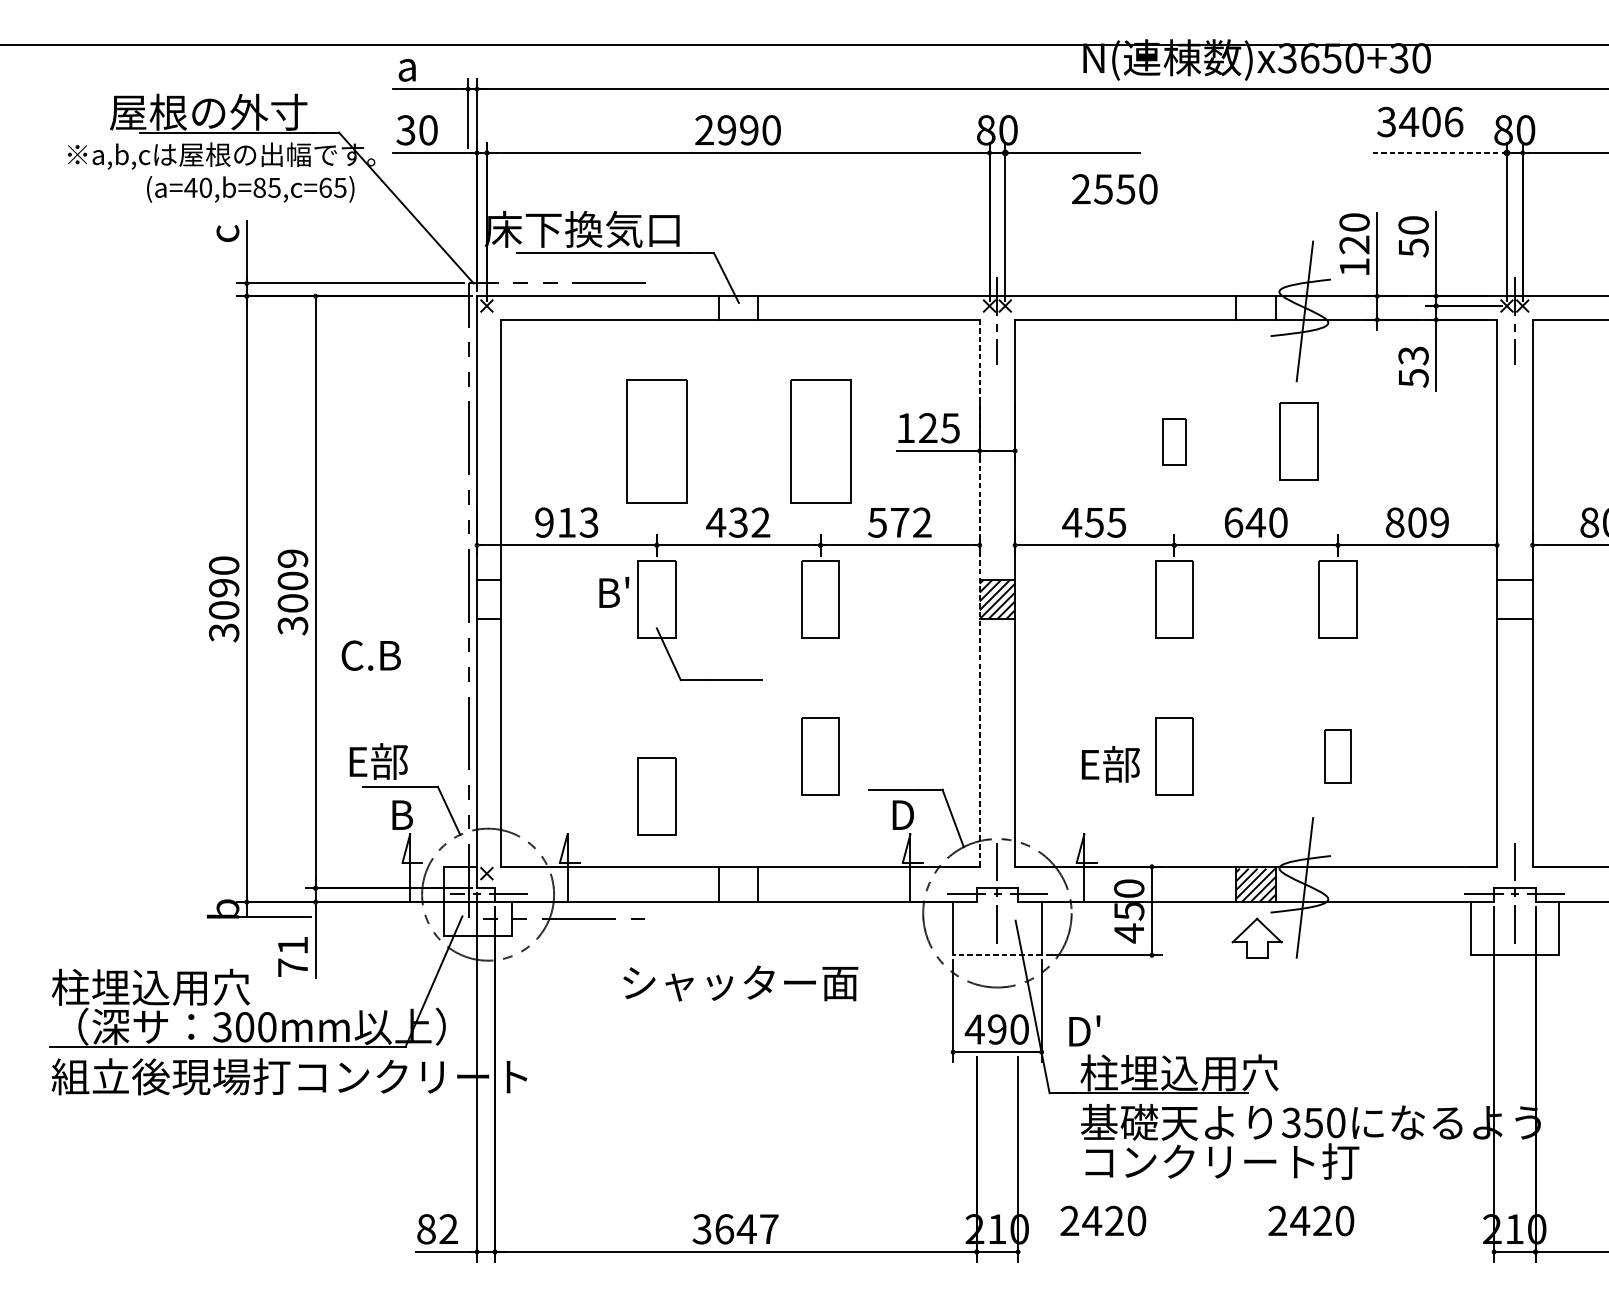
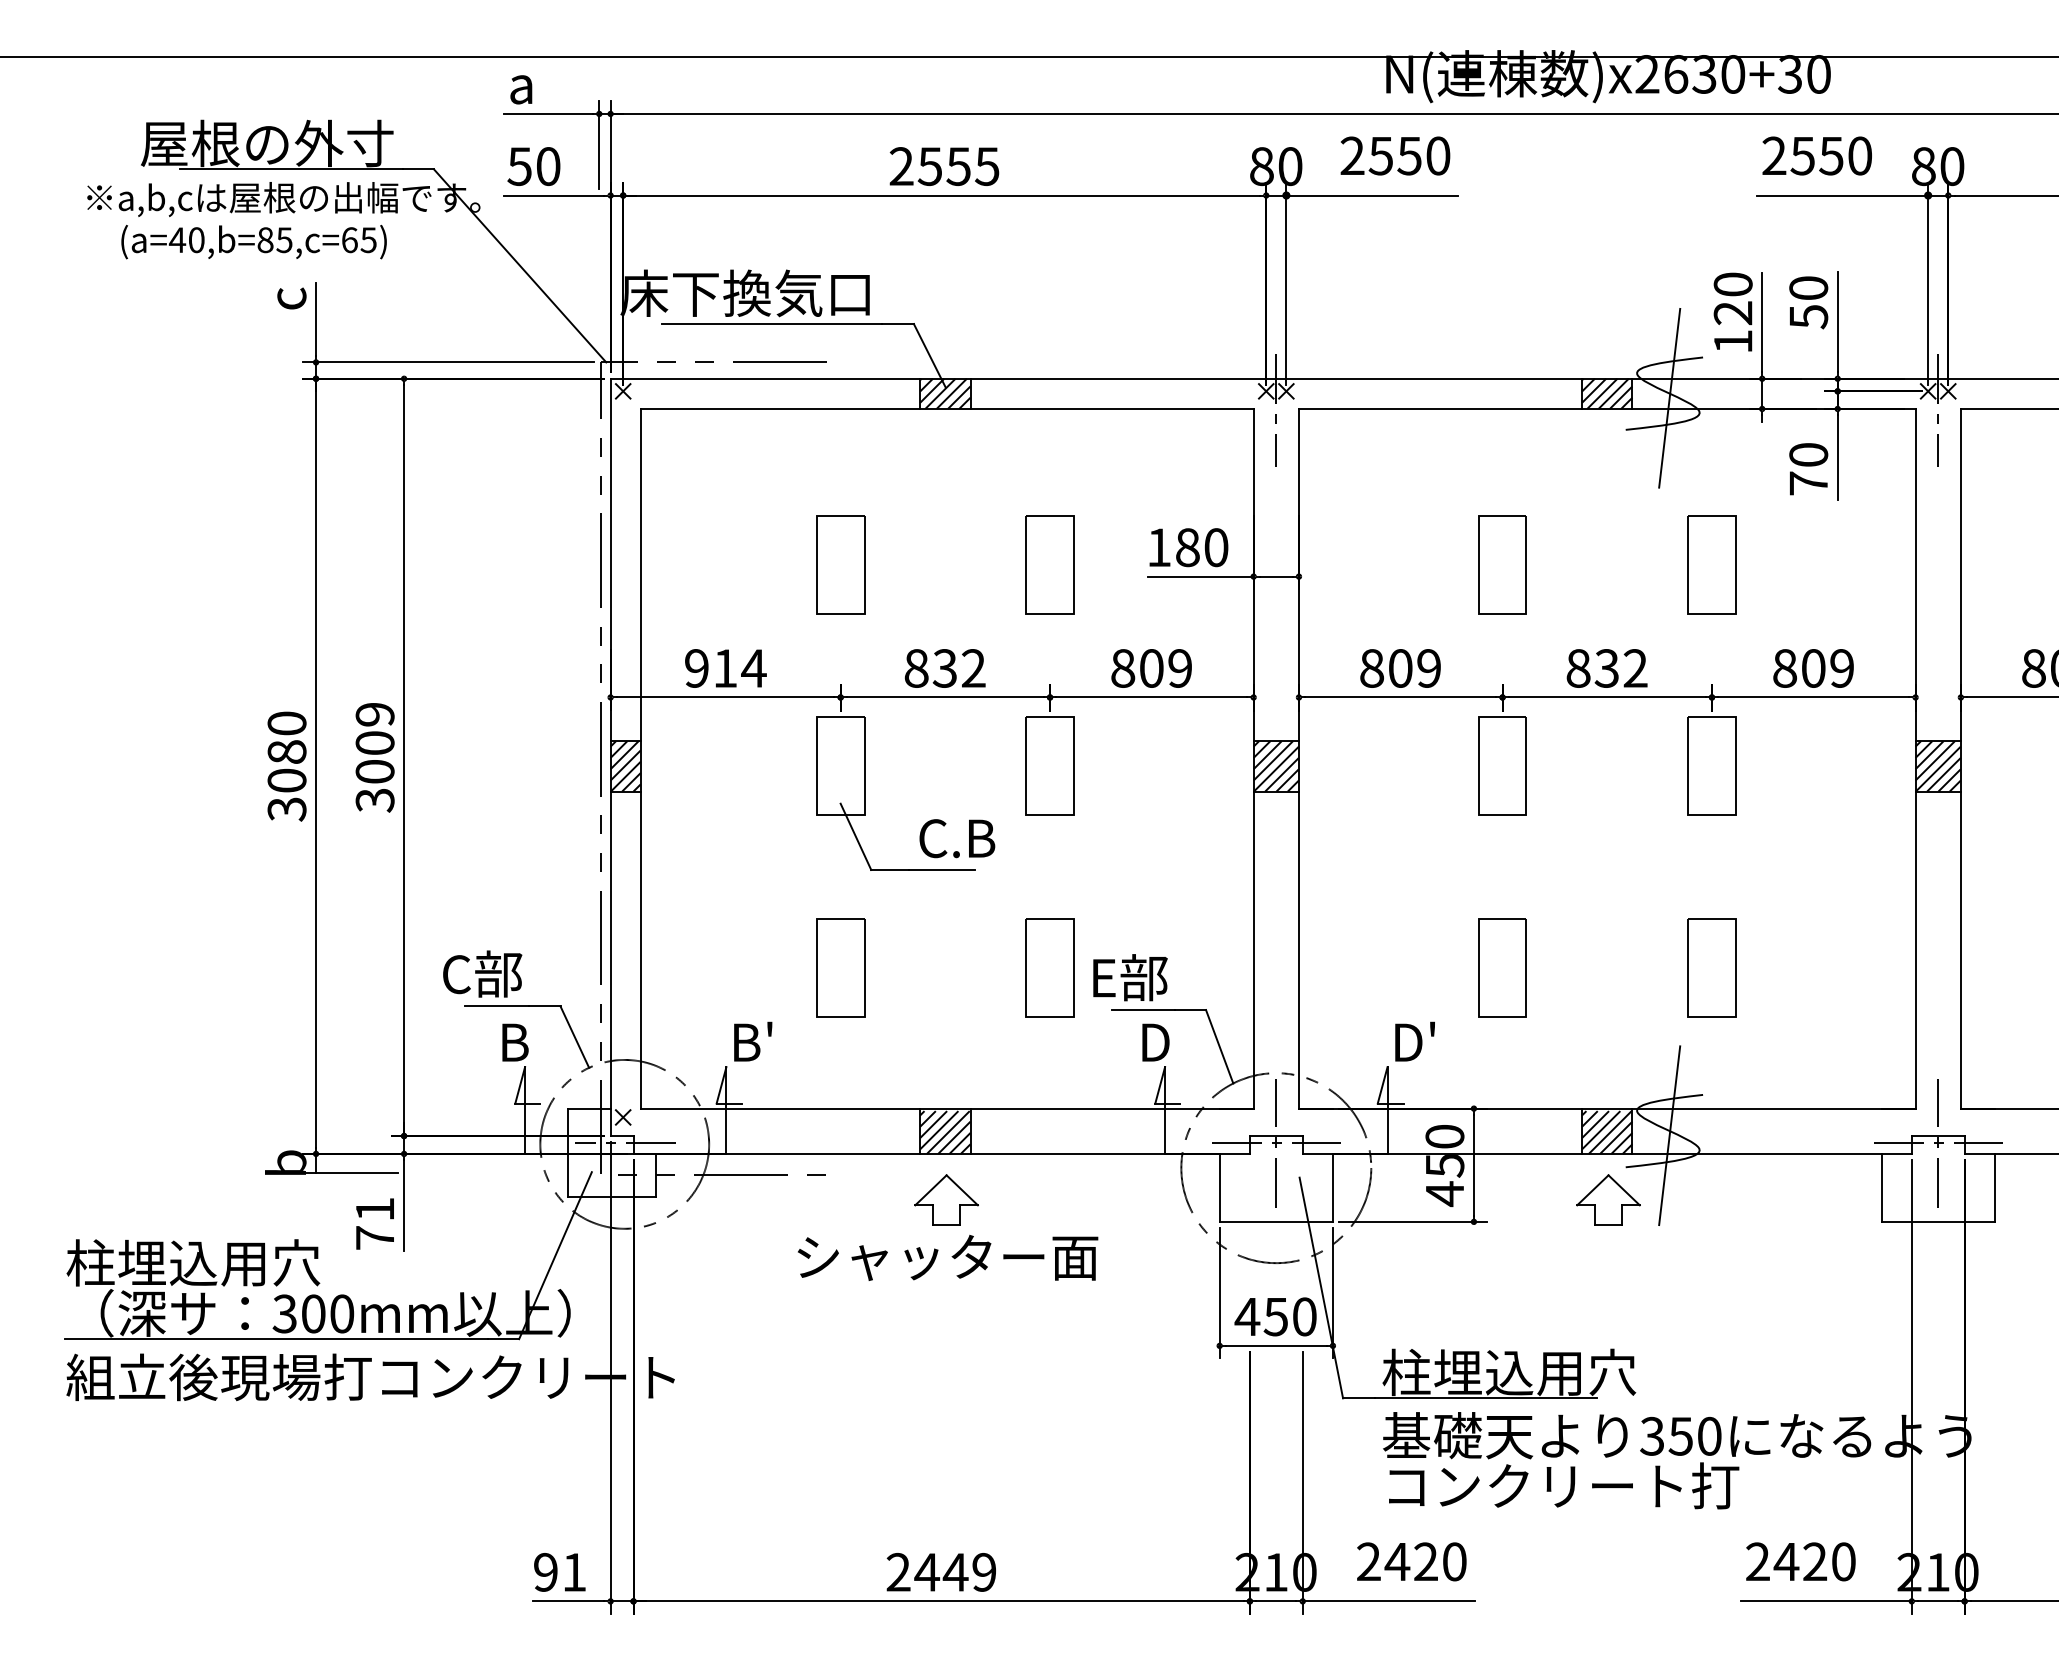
text: (1309, 58) -> (1675, 74), )x3650+30 -> )x2630+30
text: (1420, 121) -> (1817, 155), 3406 -> 2550
text: (405, 130) -> (519, 166), 30 -> 50
text: (748, 130) -> (958, 166), 2990 -> 2555
line: (1440, 152) -> (1842, 195), dashed -> solid
text: (1114, 188) -> (1395, 155), moved
text: (250, 189) -> (253, 242), moved
hatch: (738, 307) -> (945, 393), added
hatch: (1256, 307) -> (1607, 393), added
text: (1413, 367) -> (1808, 469), 53 -> 70
text: (939, 428) -> (1202, 547), 125 -> 180
part: (656, 441) -> (840, 564), size x0.62
part: (820, 441) -> (1049, 564), size x0.62
part: (1174, 441) -> (1502, 564), size x1.67
part: (1298, 441) -> (1711, 564), moved
text: (588, 522) -> (753, 668), 913 -> 914
text: (716, 522) -> (916, 668), 432 -> 832
text: (899, 522) -> (1151, 668), 572 -> 809
text: (1093, 522) -> (1399, 668), 455 -> 809
text: (1255, 522) -> (1606, 668), 640 -> 832
text: (223, 587) -> (286, 751), 3090 -> 3080
text: (614, 592) -> (753, 1041), moved
line: (979, 593) -> (1253, 758), dashed -> solid
hatch: (488, 599) -> (625, 766), added
hatch: (1514, 599) -> (1937, 766), added
text: (371, 655) -> (957, 838), moved
part: (1337, 756) -> (1711, 967), size x1.43
text: (356, 761) -> (456, 974), E部 -> C部
text: (1110, 764) -> (1130, 977), moved
part: (656, 796) -> (840, 967), moved
hatch: (738, 885) -> (945, 1132), added
part: (739, 937) -> (946, 1199), added
line: (997, 954) -> (1276, 1221), dashed -> solid
text: (996, 1029) -> (1275, 1316), 490 -> 450
text: (1084, 1030) -> (1414, 1041), moved
text: (1311, 1220) -> (1800, 1561), moved
text: (437, 1228) -> (560, 1571), 82 -> 91
text: (735, 1228) -> (941, 1571), 3647 -> 2449
line: (1085, 1252) -> (1388, 1601), added
line: (1426, 1252) -> (1825, 1601), added

